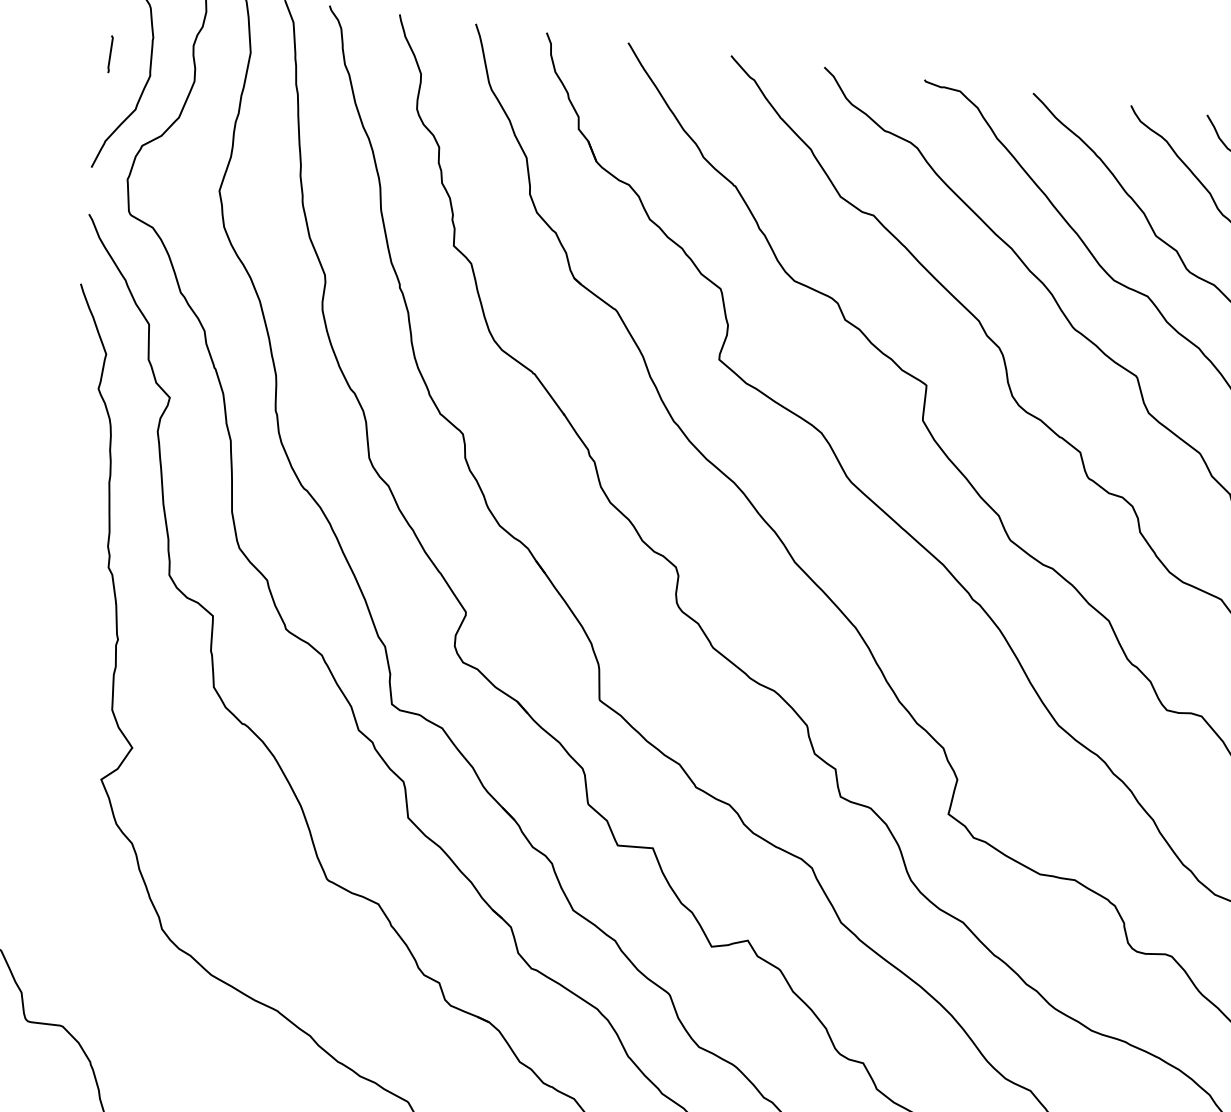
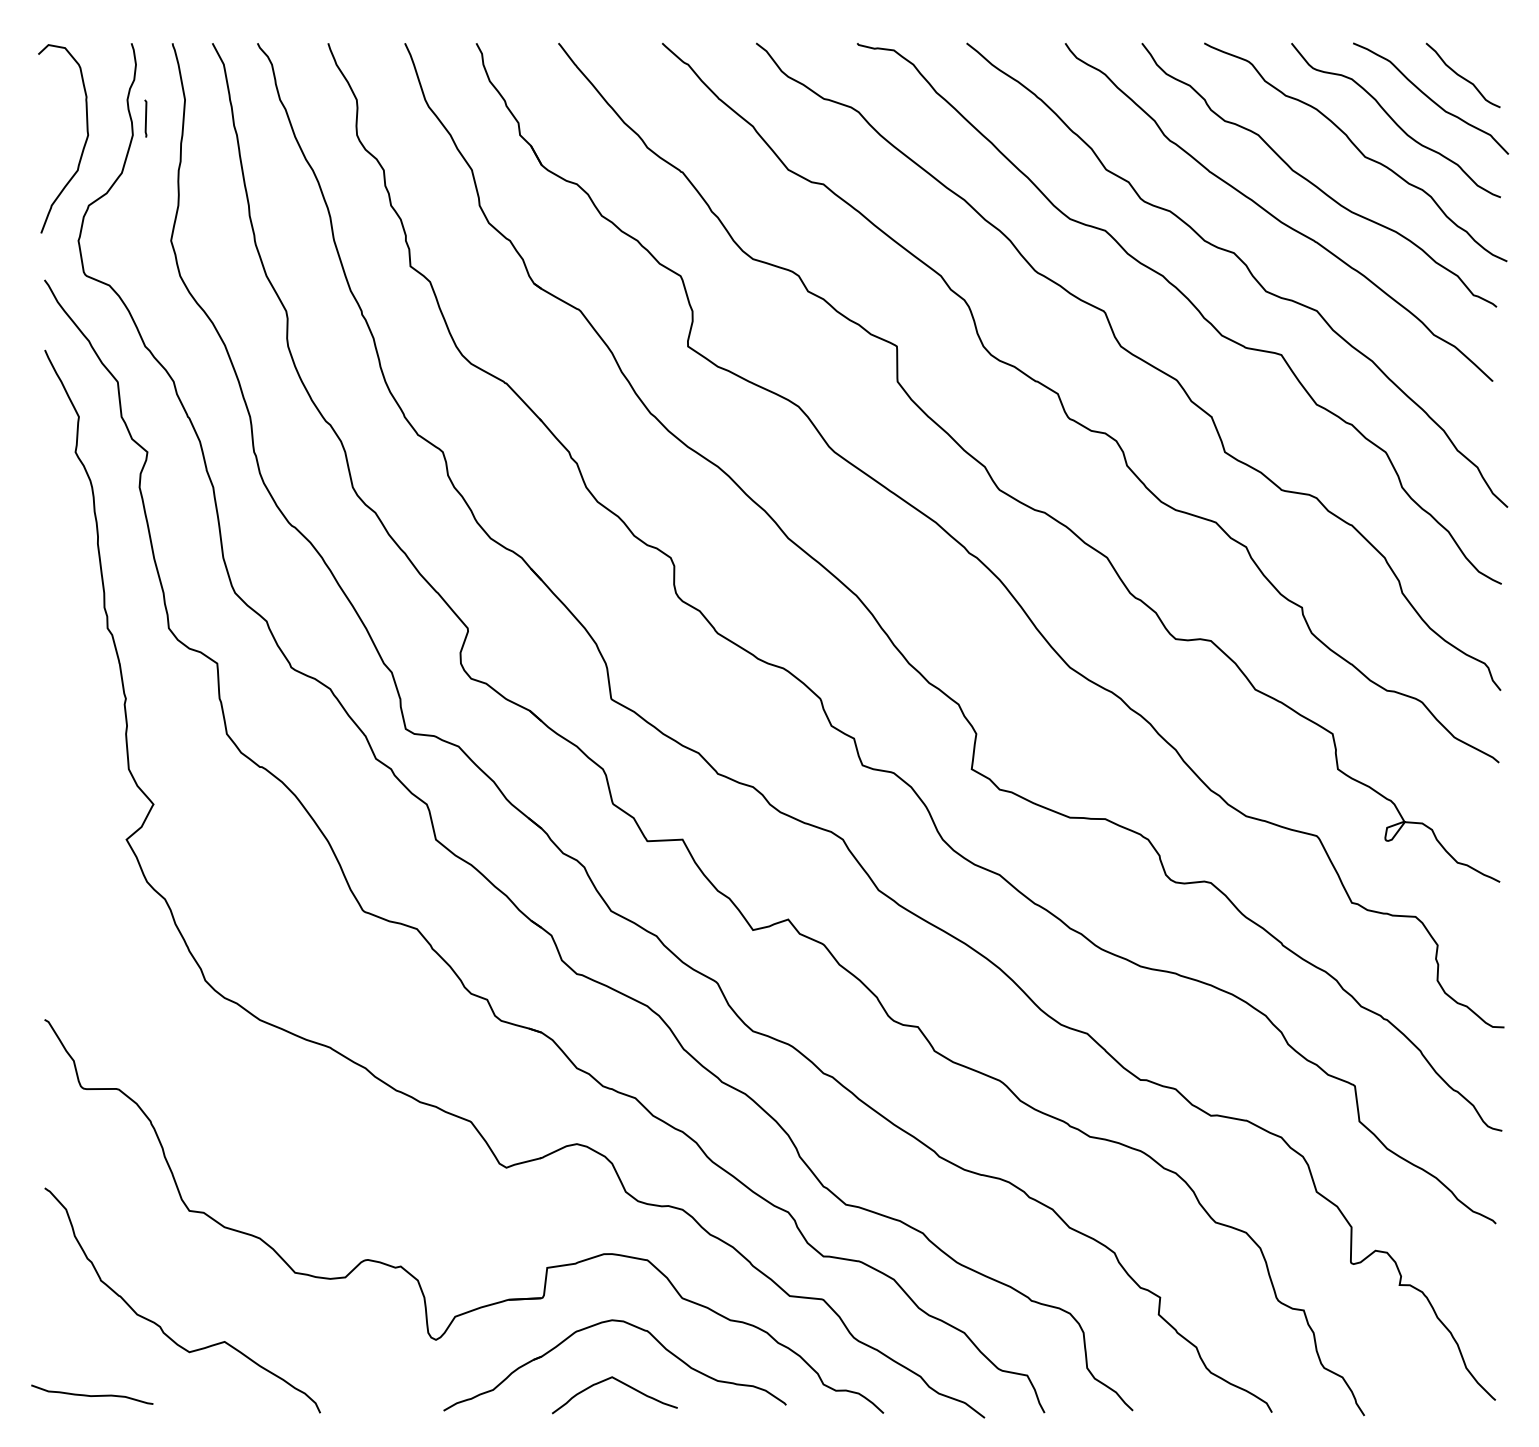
line: (109, 54) -> (145, 118), moved

